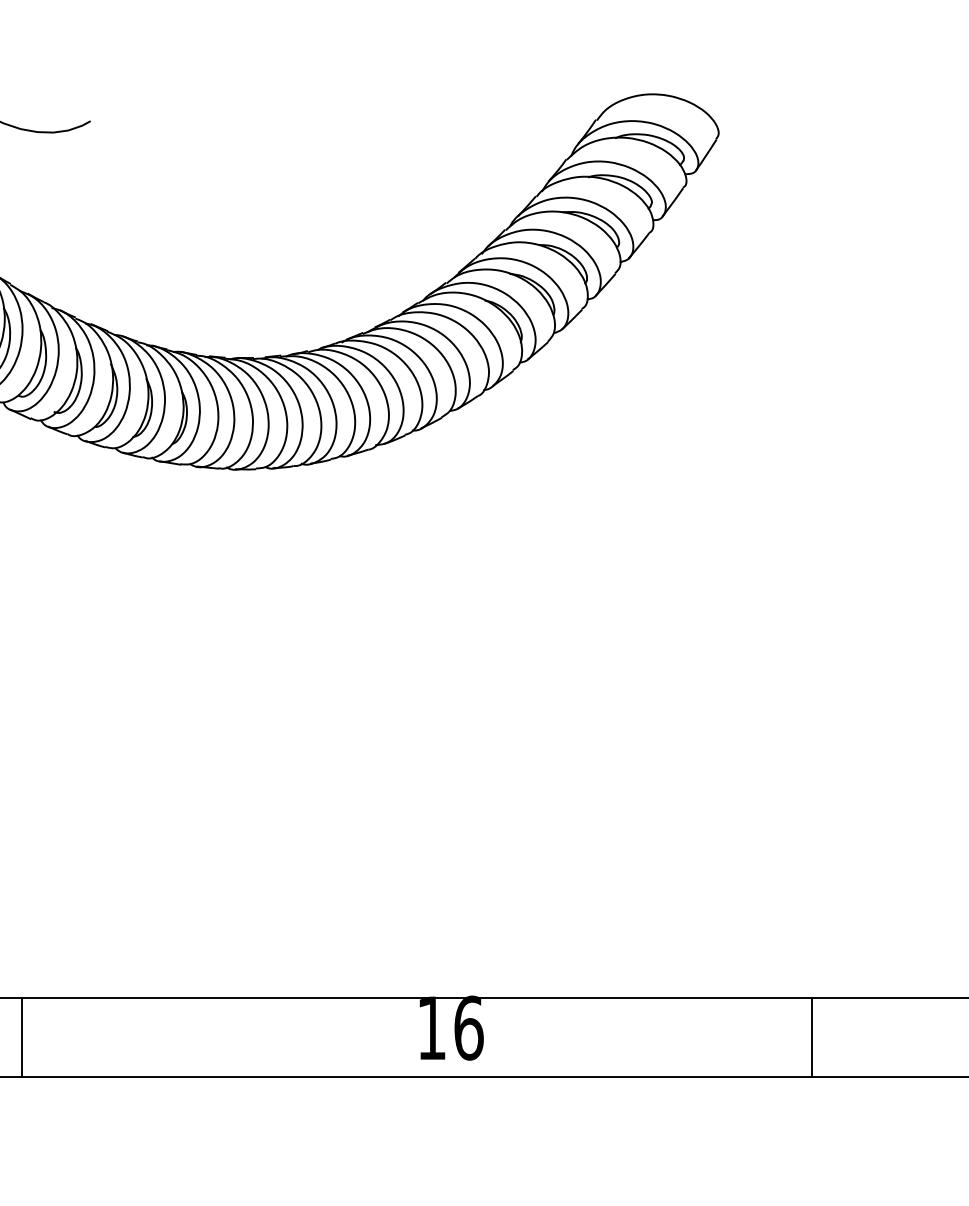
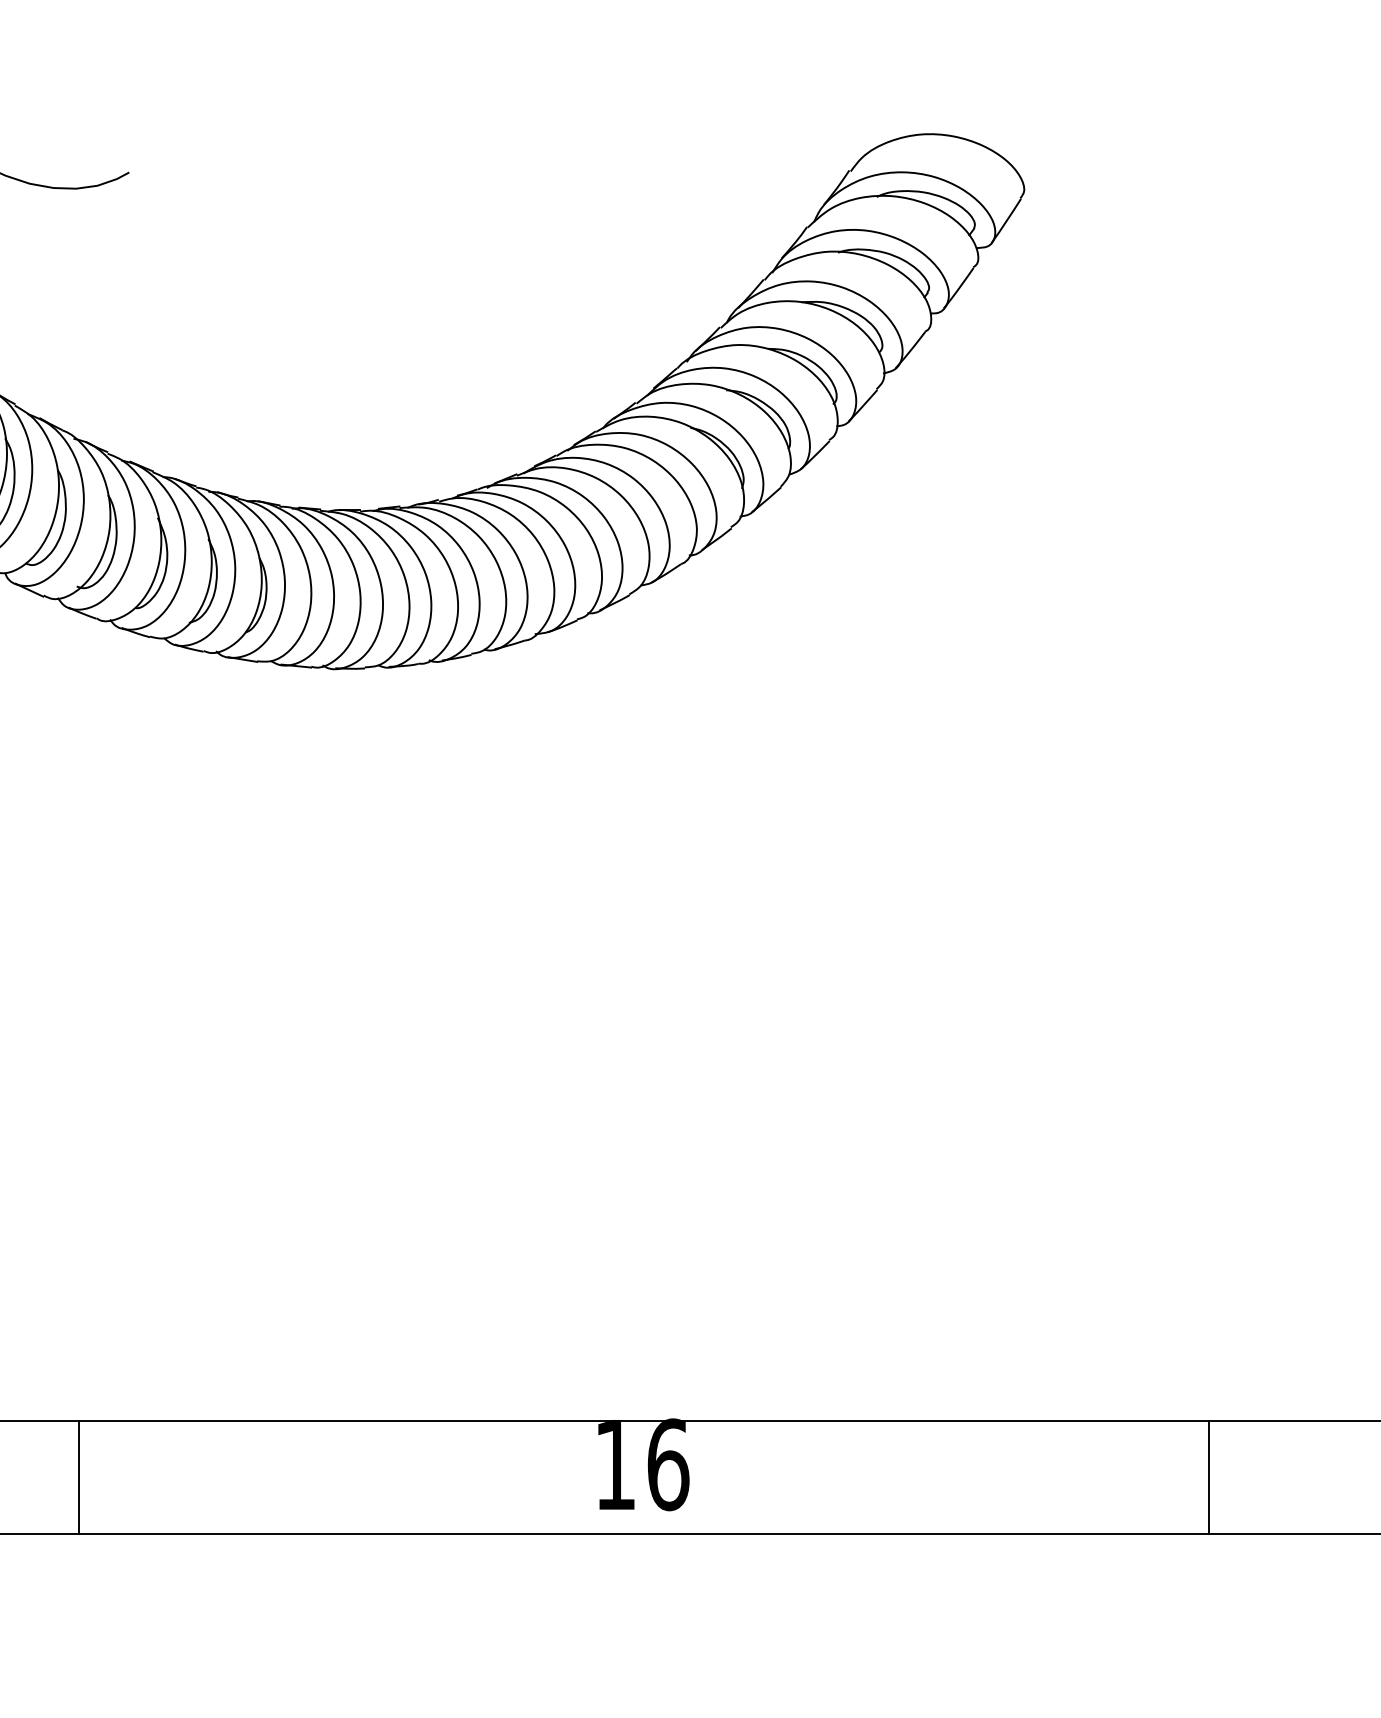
line: (22, 1037) -> (79, 1477), moved
line: (812, 1037) -> (1208, 1477), moved

